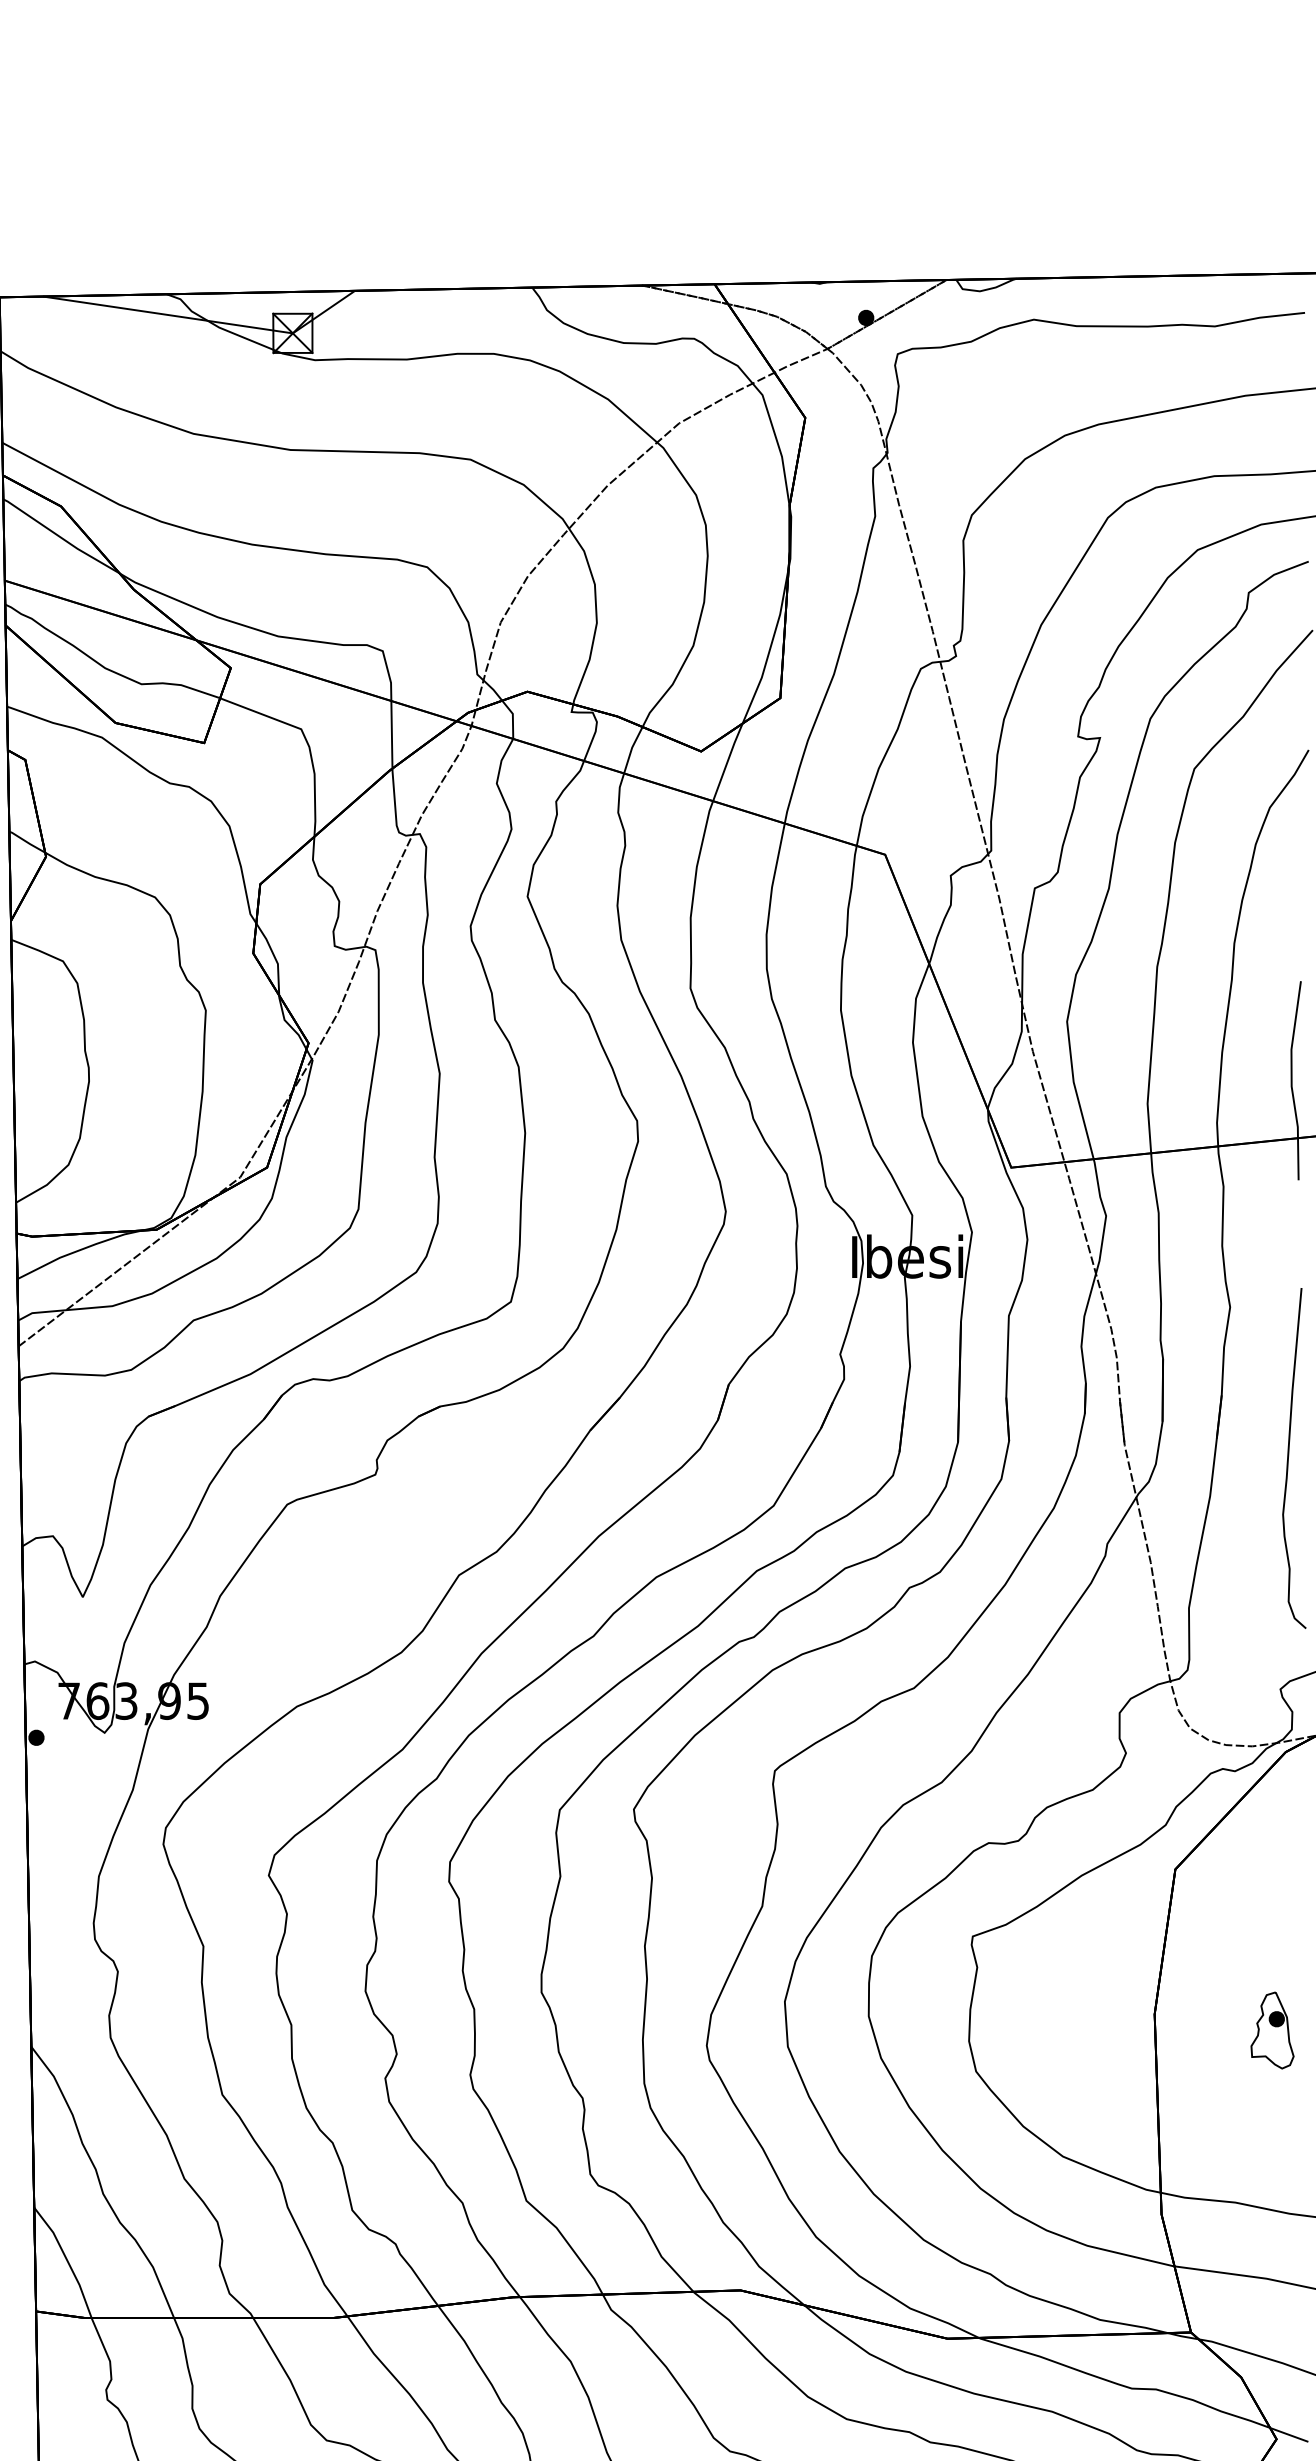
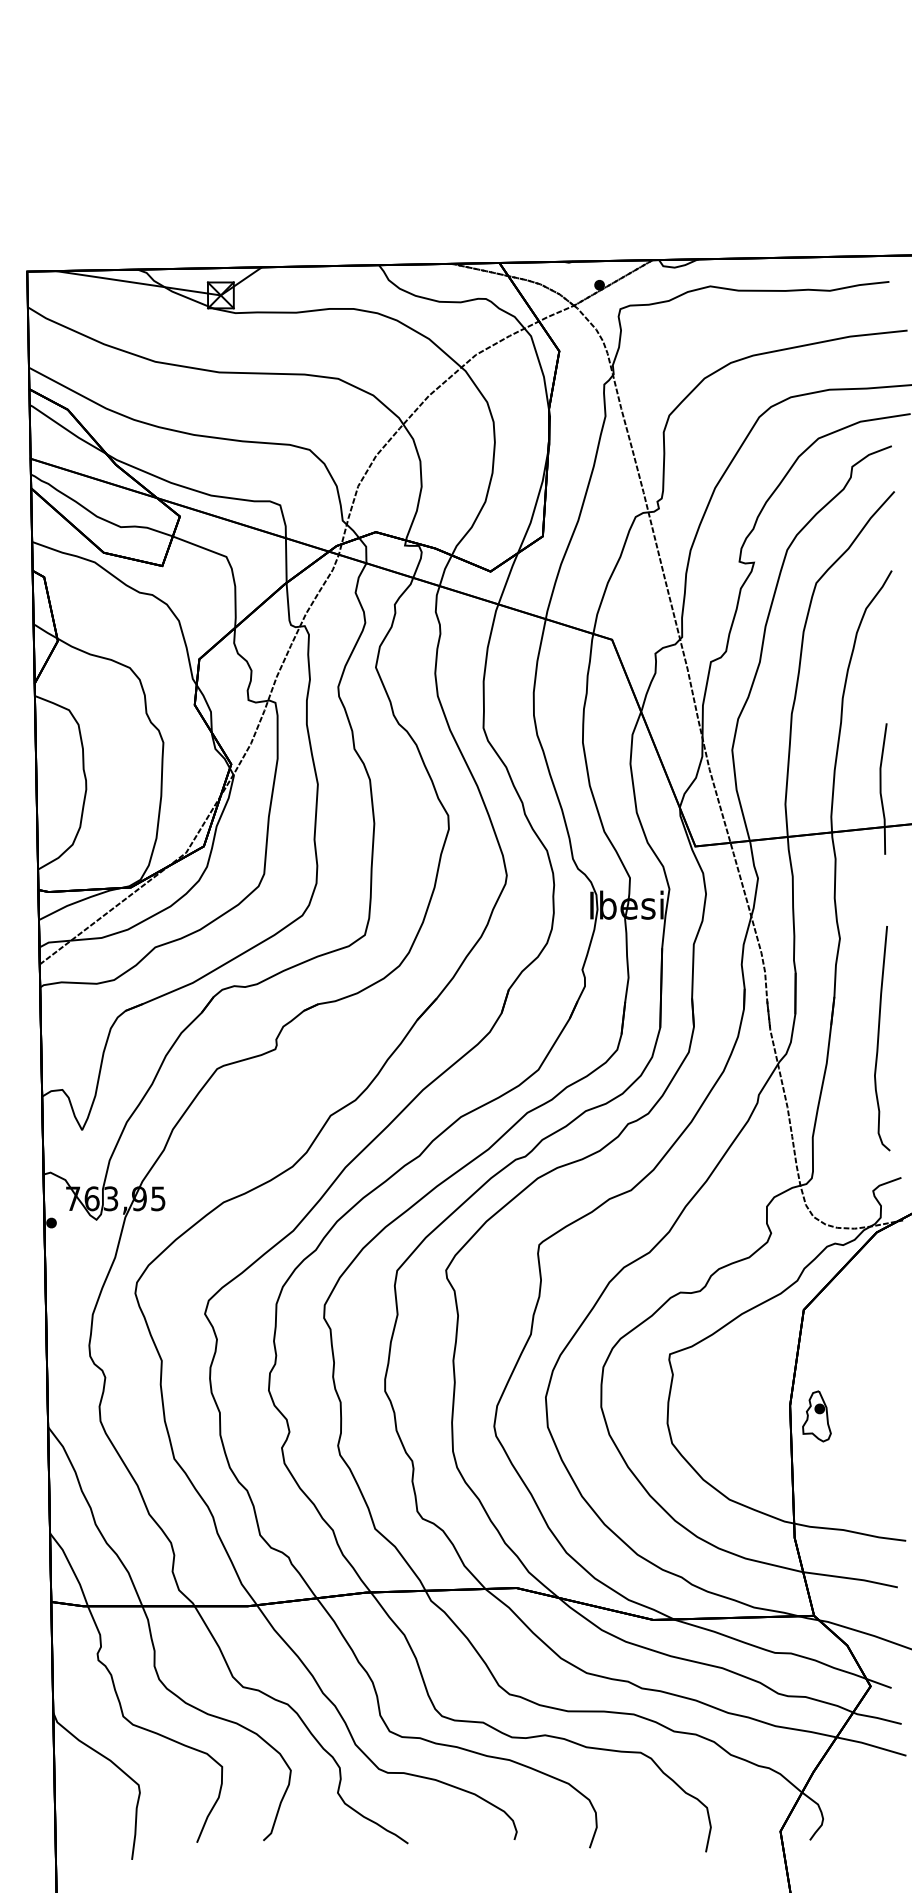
part: (1271, 2030) -> (816, 1416), moved

